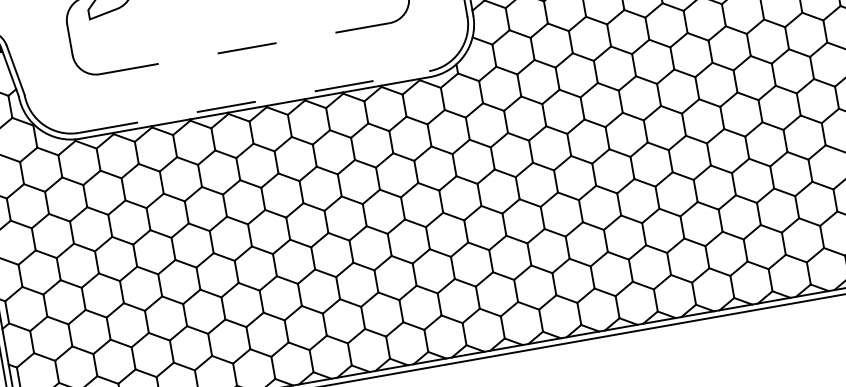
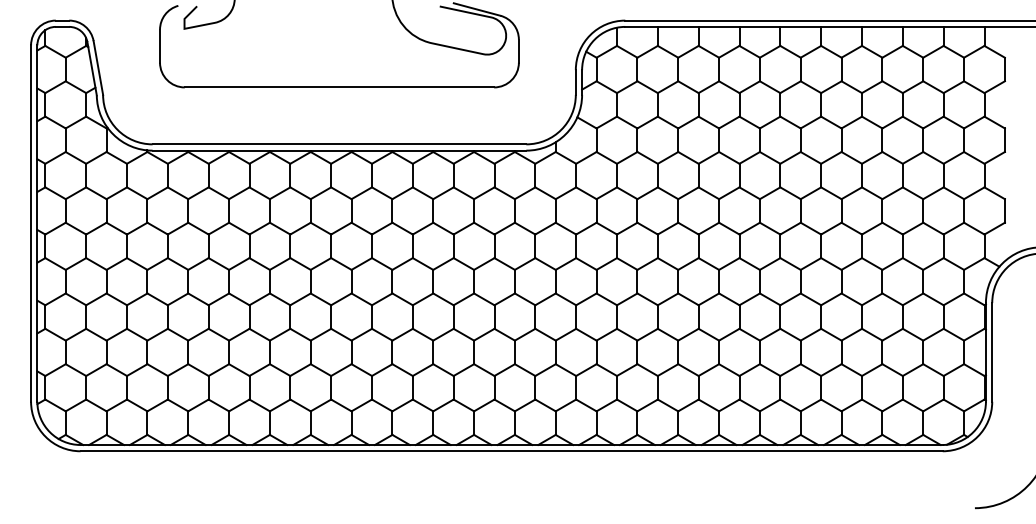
line: (244, 48) -> (339, 87), dashed -> solid
line: (254, 102) -> (339, 144), dashed -> solid

